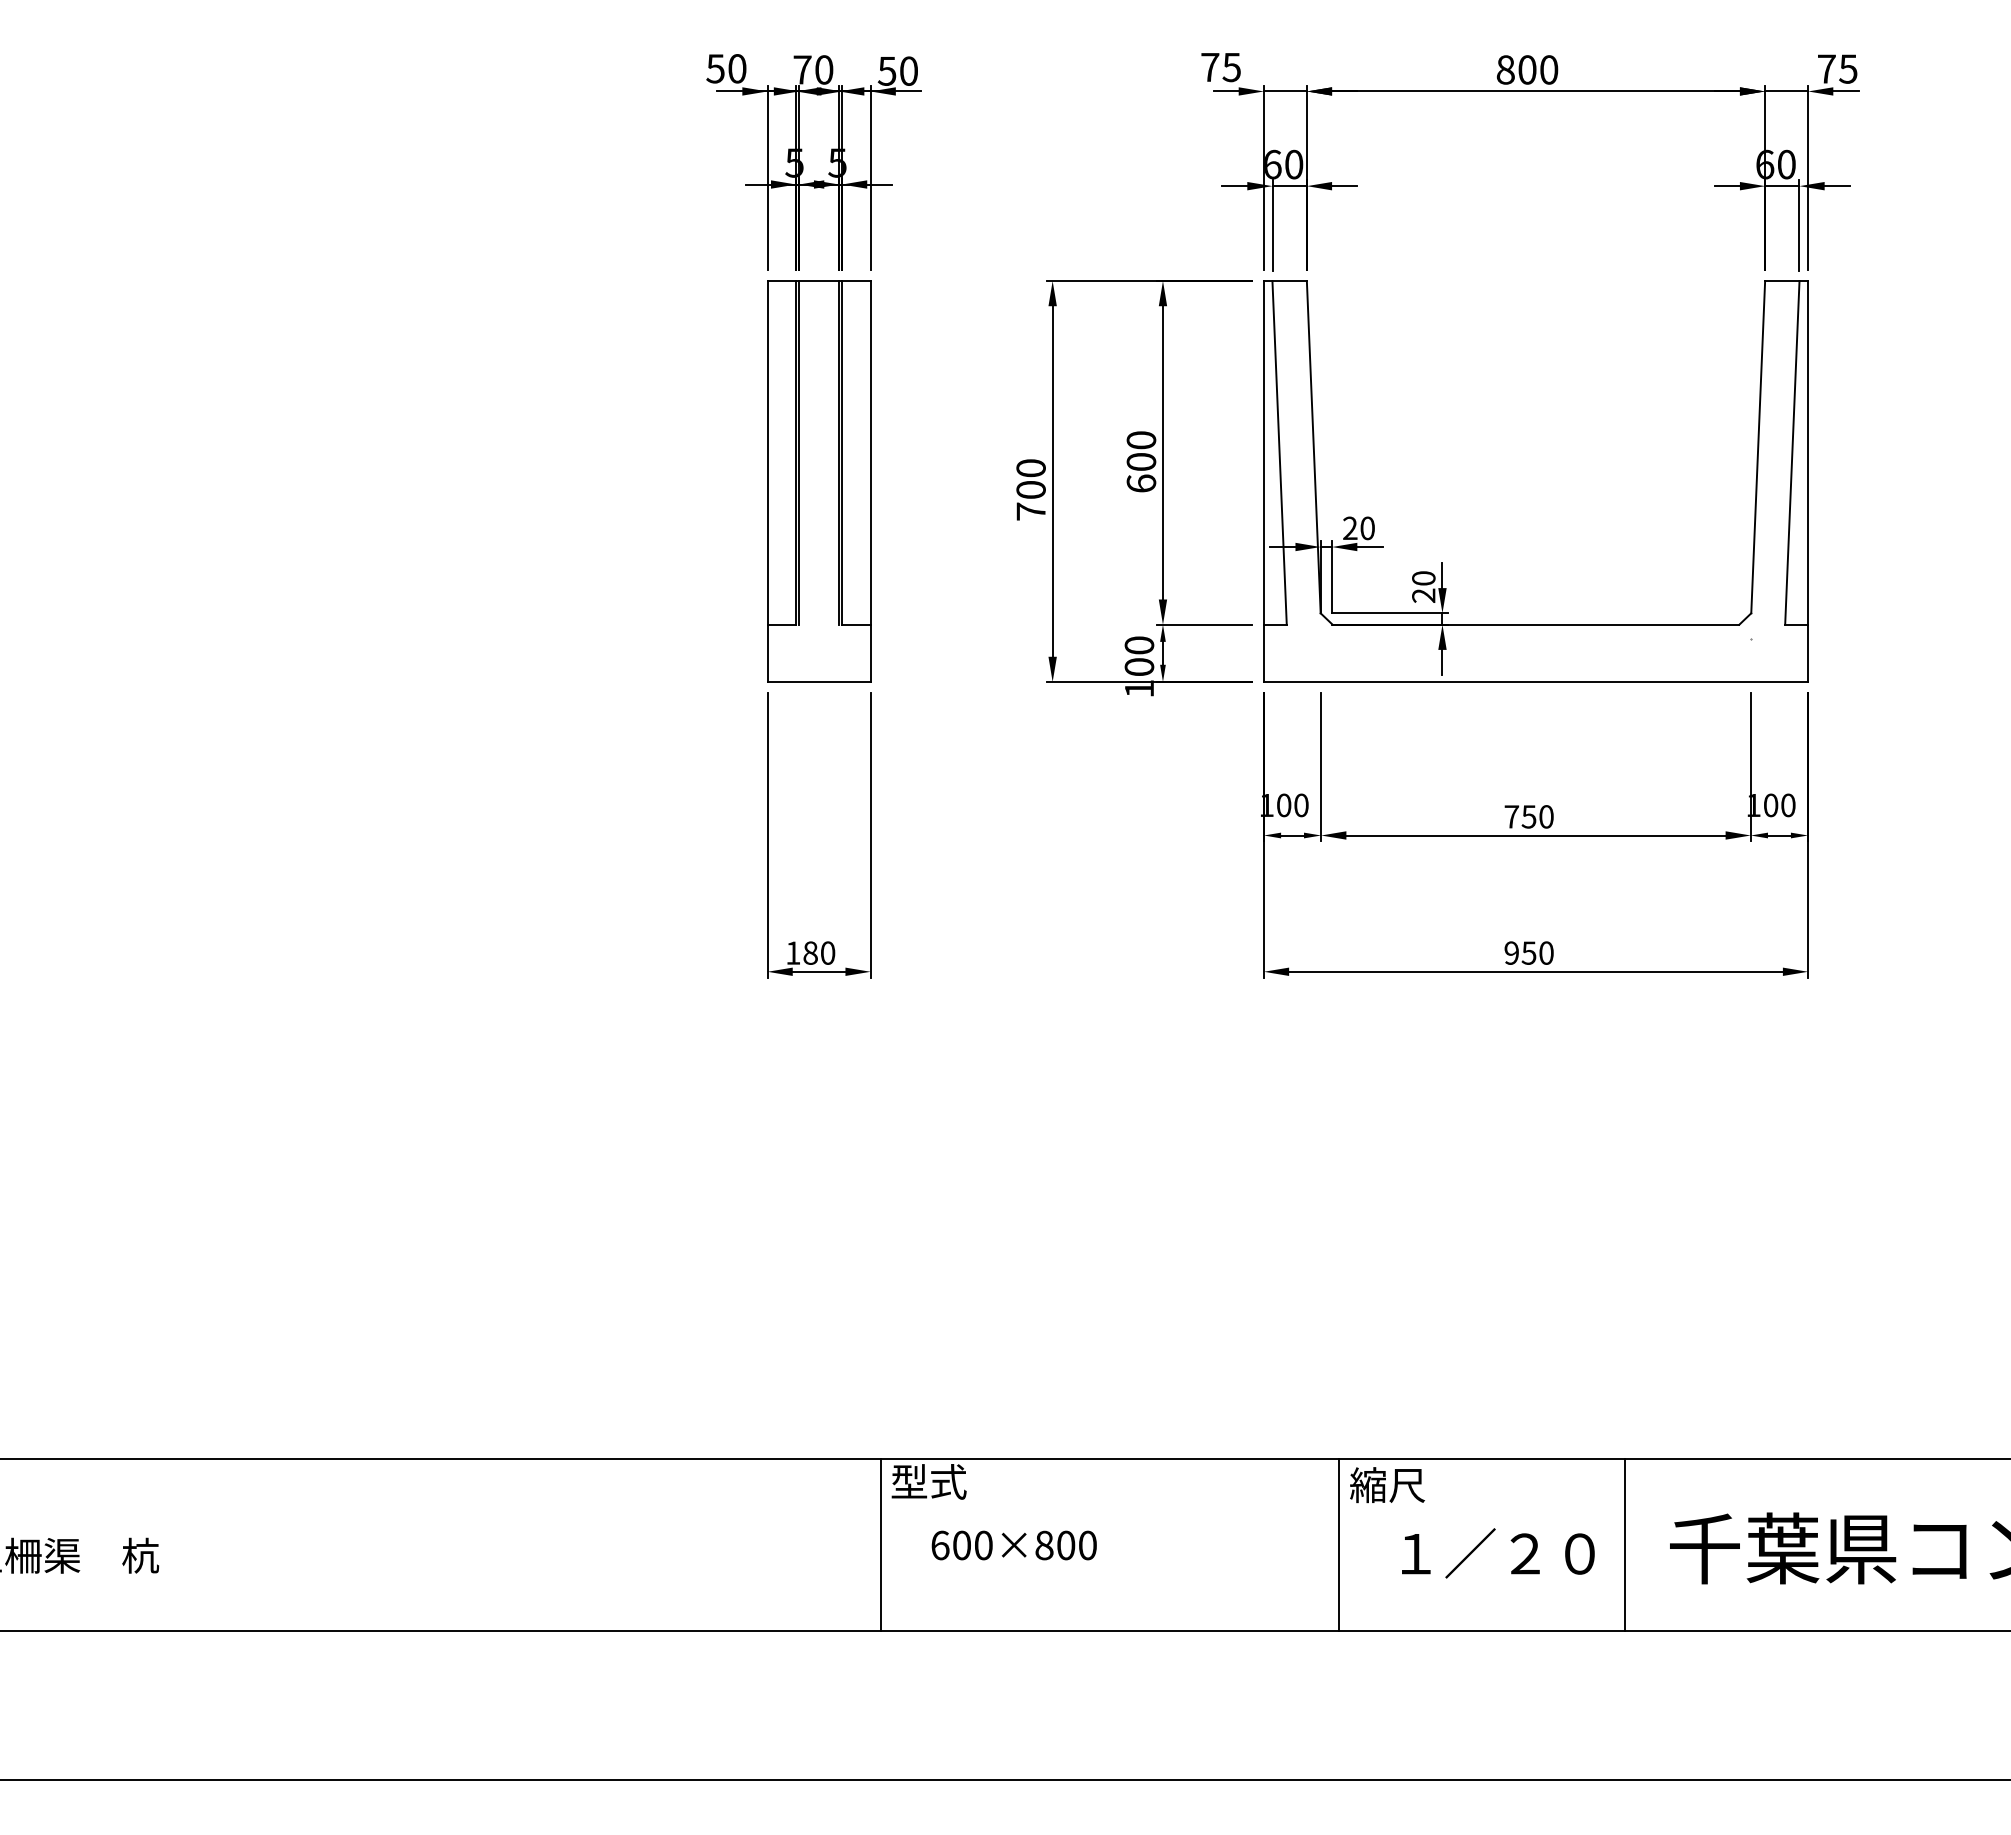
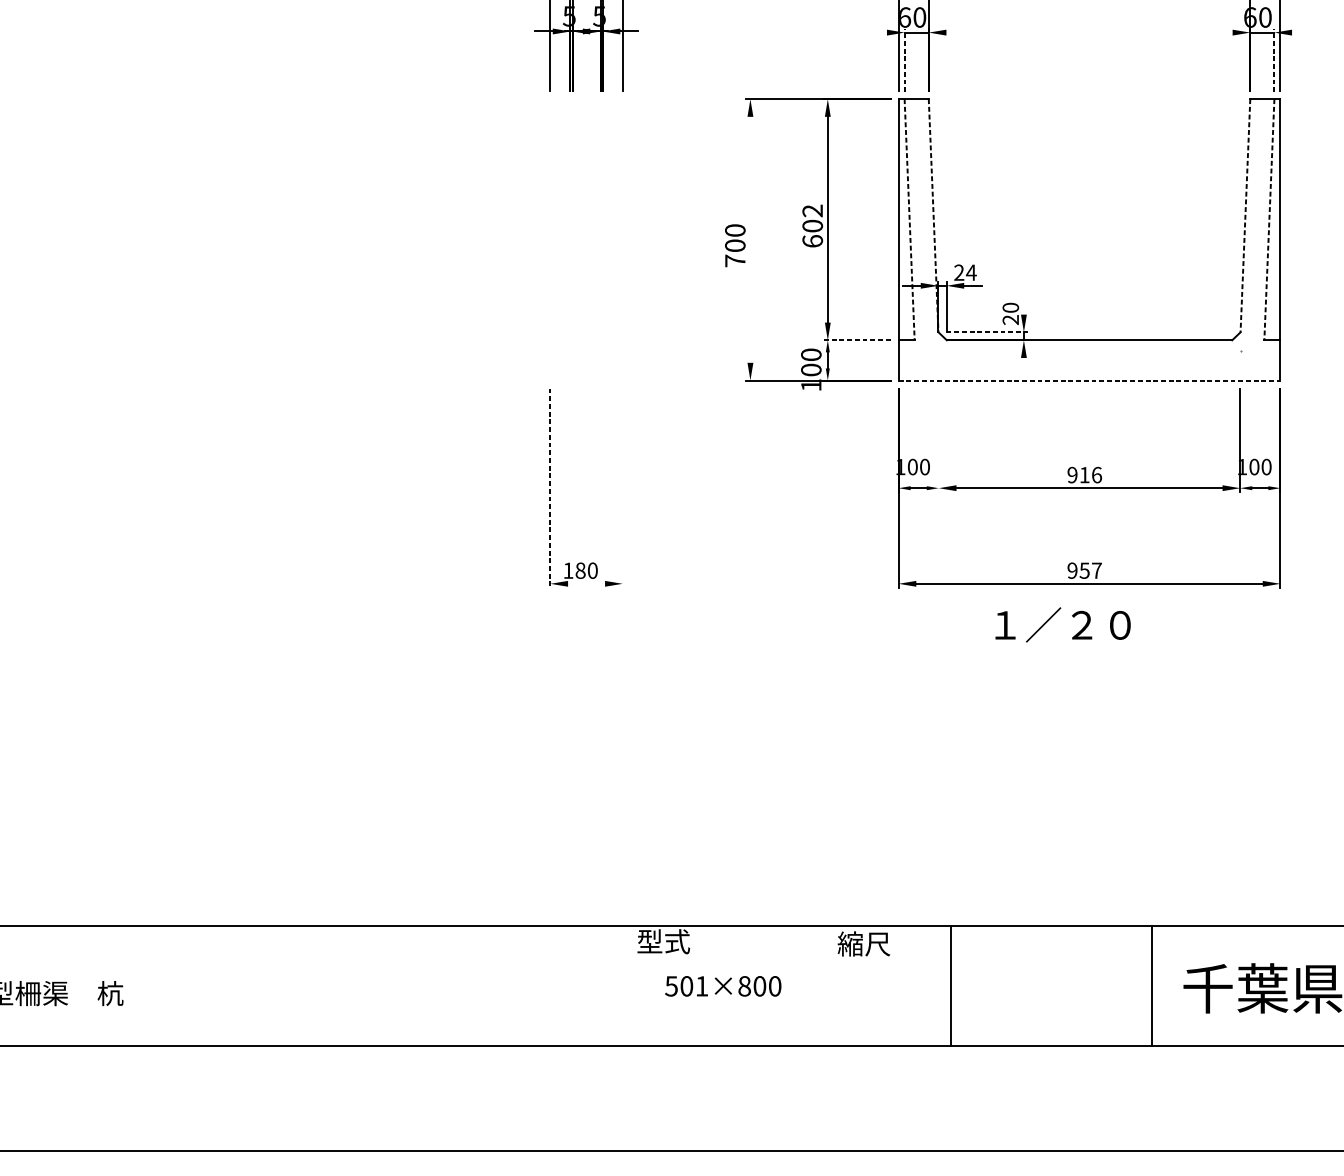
line: (1234, 186) -> (878, 32), removed
line: (1344, 186) -> (955, 32), removed
line: (1726, 186) -> (1223, 32), removed
line: (1836, 186) -> (1300, 32), removed
line: (1272, 225) -> (904, 60), solid -> dashed
line: (1799, 225) -> (1274, 60), solid -> dashed
text: (1141, 440) -> (812, 211), 600 -> 602
line: (1313, 447) -> (933, 215), solid -> dashed
line: (1758, 447) -> (1245, 215), solid -> dashed
line: (1279, 452) -> (909, 219), solid -> dashed
line: (1792, 452) -> (1269, 219), solid -> dashed
part: (819, 481) -> (586, 239), removed
line: (1052, 481) -> (750, 239), removed
text: (1367, 528) -> (971, 272), 20 -> 24
line: (1442, 575) -> (1023, 305), removed
line: (1390, 613) -> (987, 332), solid -> dashed
line: (1204, 624) -> (856, 340), solid -> dashed
line: (1442, 662) -> (1023, 366), removed
line: (1536, 681) -> (1089, 380), solid -> dashed
line: (1321, 767) -> (939, 440), removed
text: (1528, 816) -> (1084, 474), 750 -> 916
line: (767, 835) -> (550, 488), solid -> dashed
line: (870, 835) -> (622, 488), removed
text: (1546, 952) -> (1096, 570), 950 -> 957
line: (818, 971) -> (586, 583), removed
text: (1387, 1485) -> (863, 944), moved
line: (880, 1545) -> (629, 986), removed
text: (961, 1545) -> (686, 986), 600×800 -> 501×800
text: (1498, 1553) -> (1063, 625), moved

